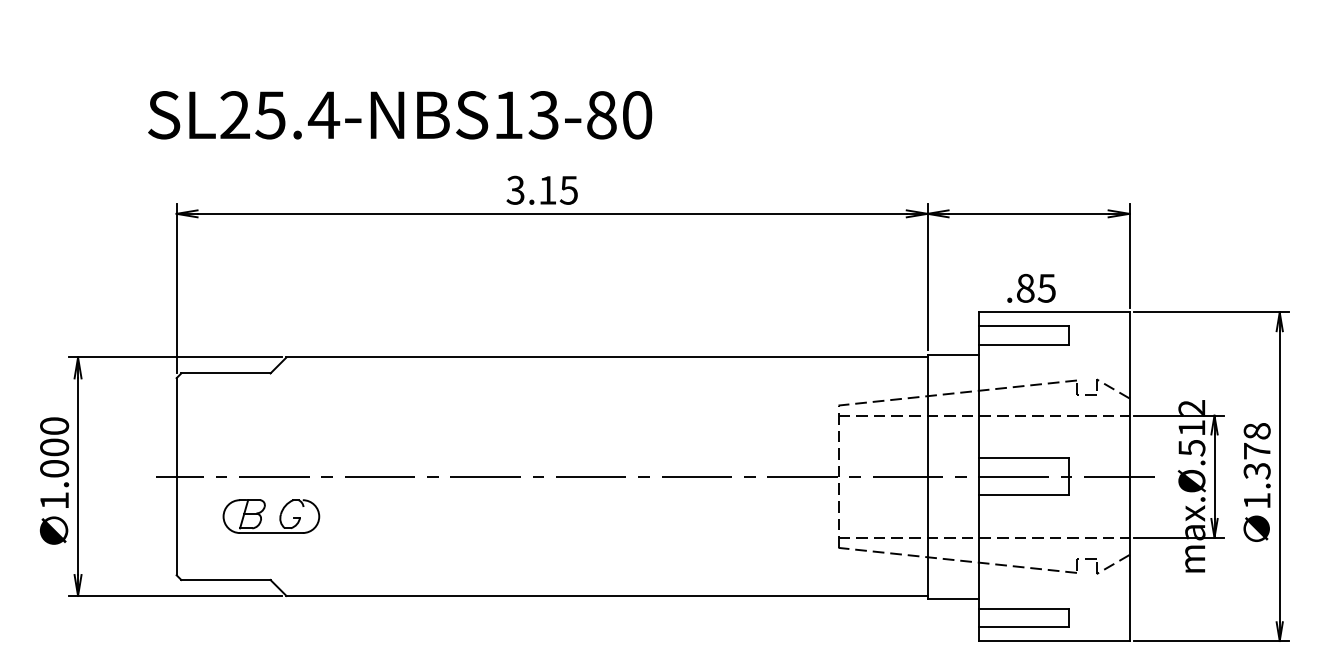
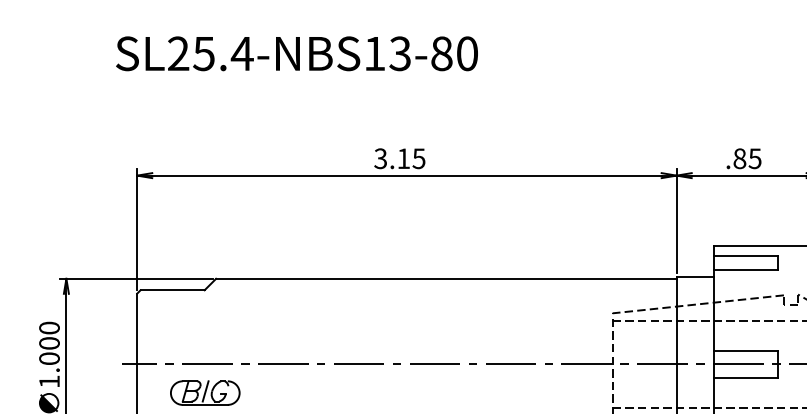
text: (400, 115) -> (297, 53), moved
text: (1031, 288) -> (744, 158), moved
line: (271, 514) -> (205, 391), added

